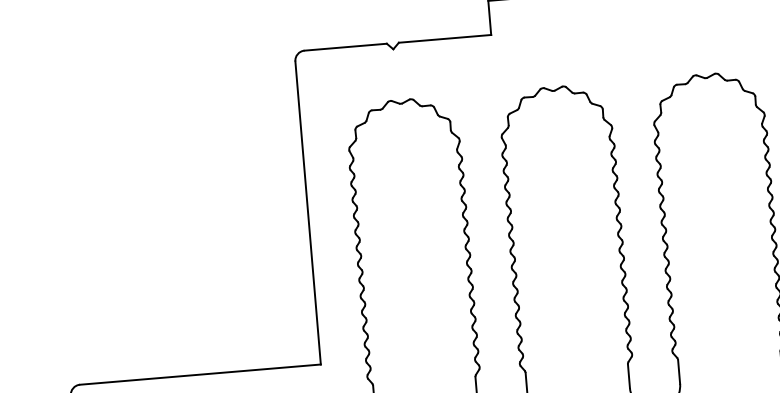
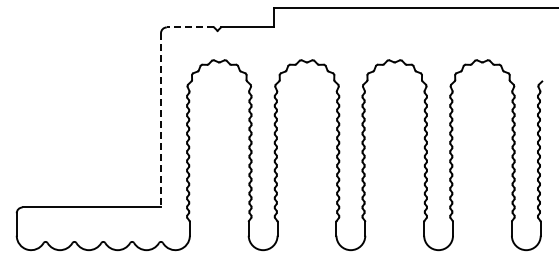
line: (345, 47) -> (190, 27), solid -> dashed
line: (308, 213) -> (161, 120), solid -> dashed

